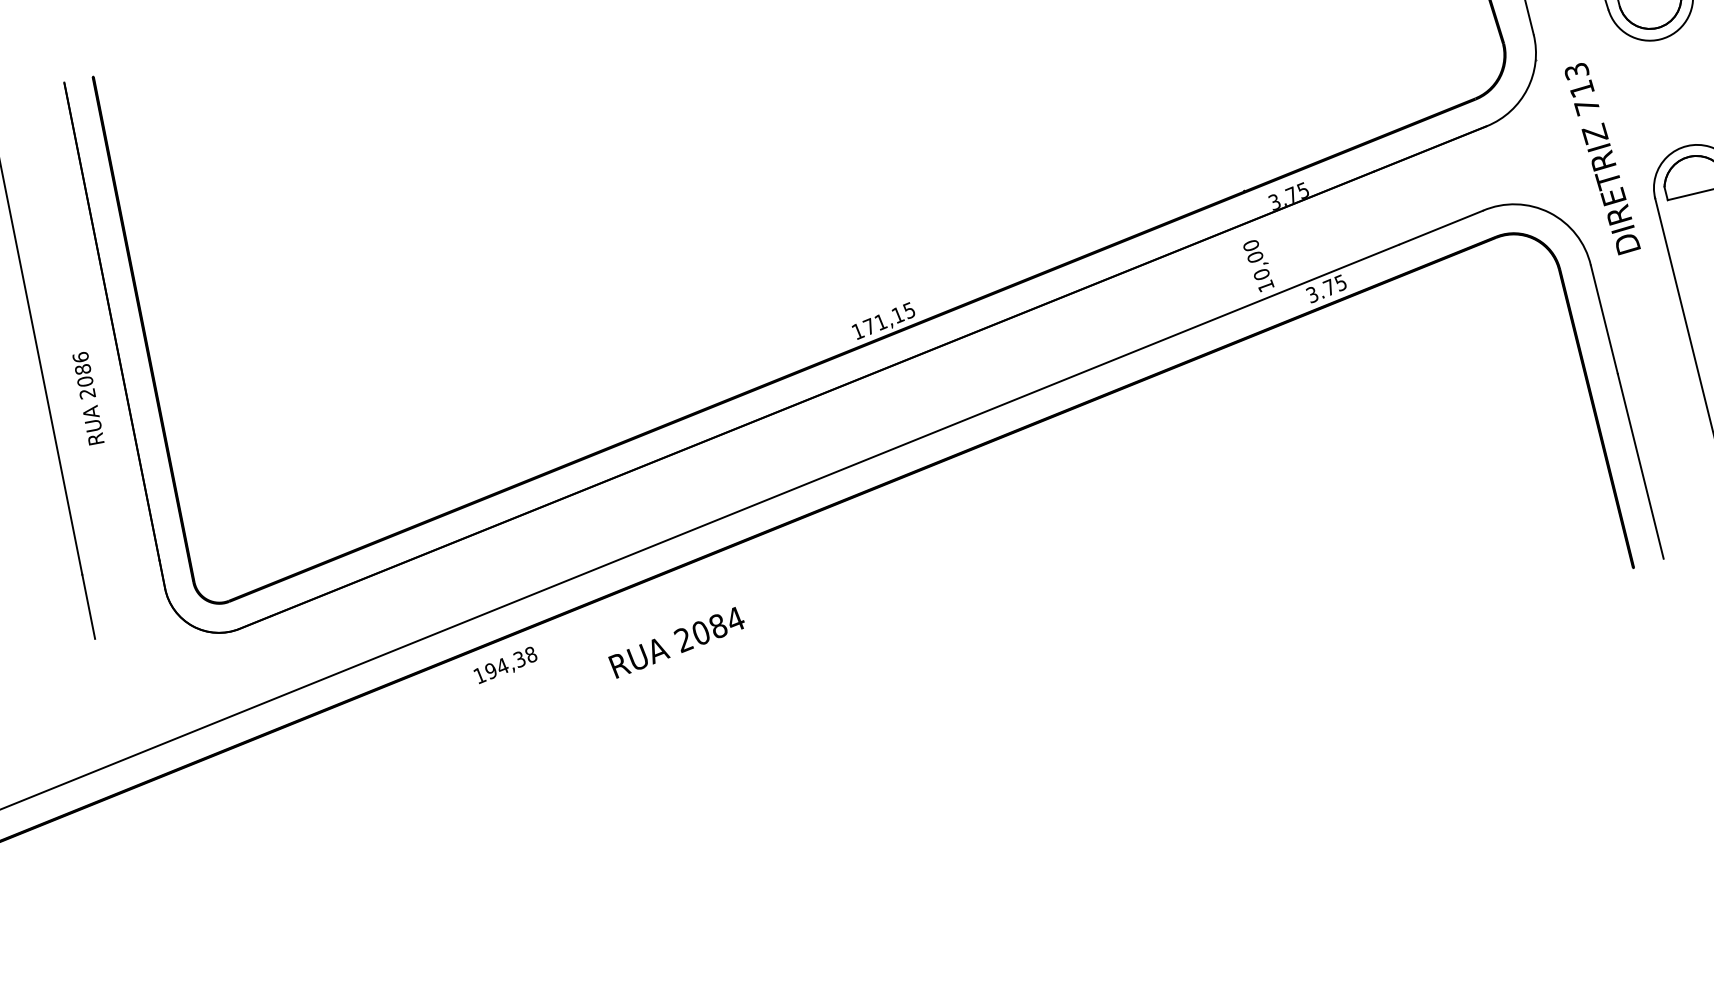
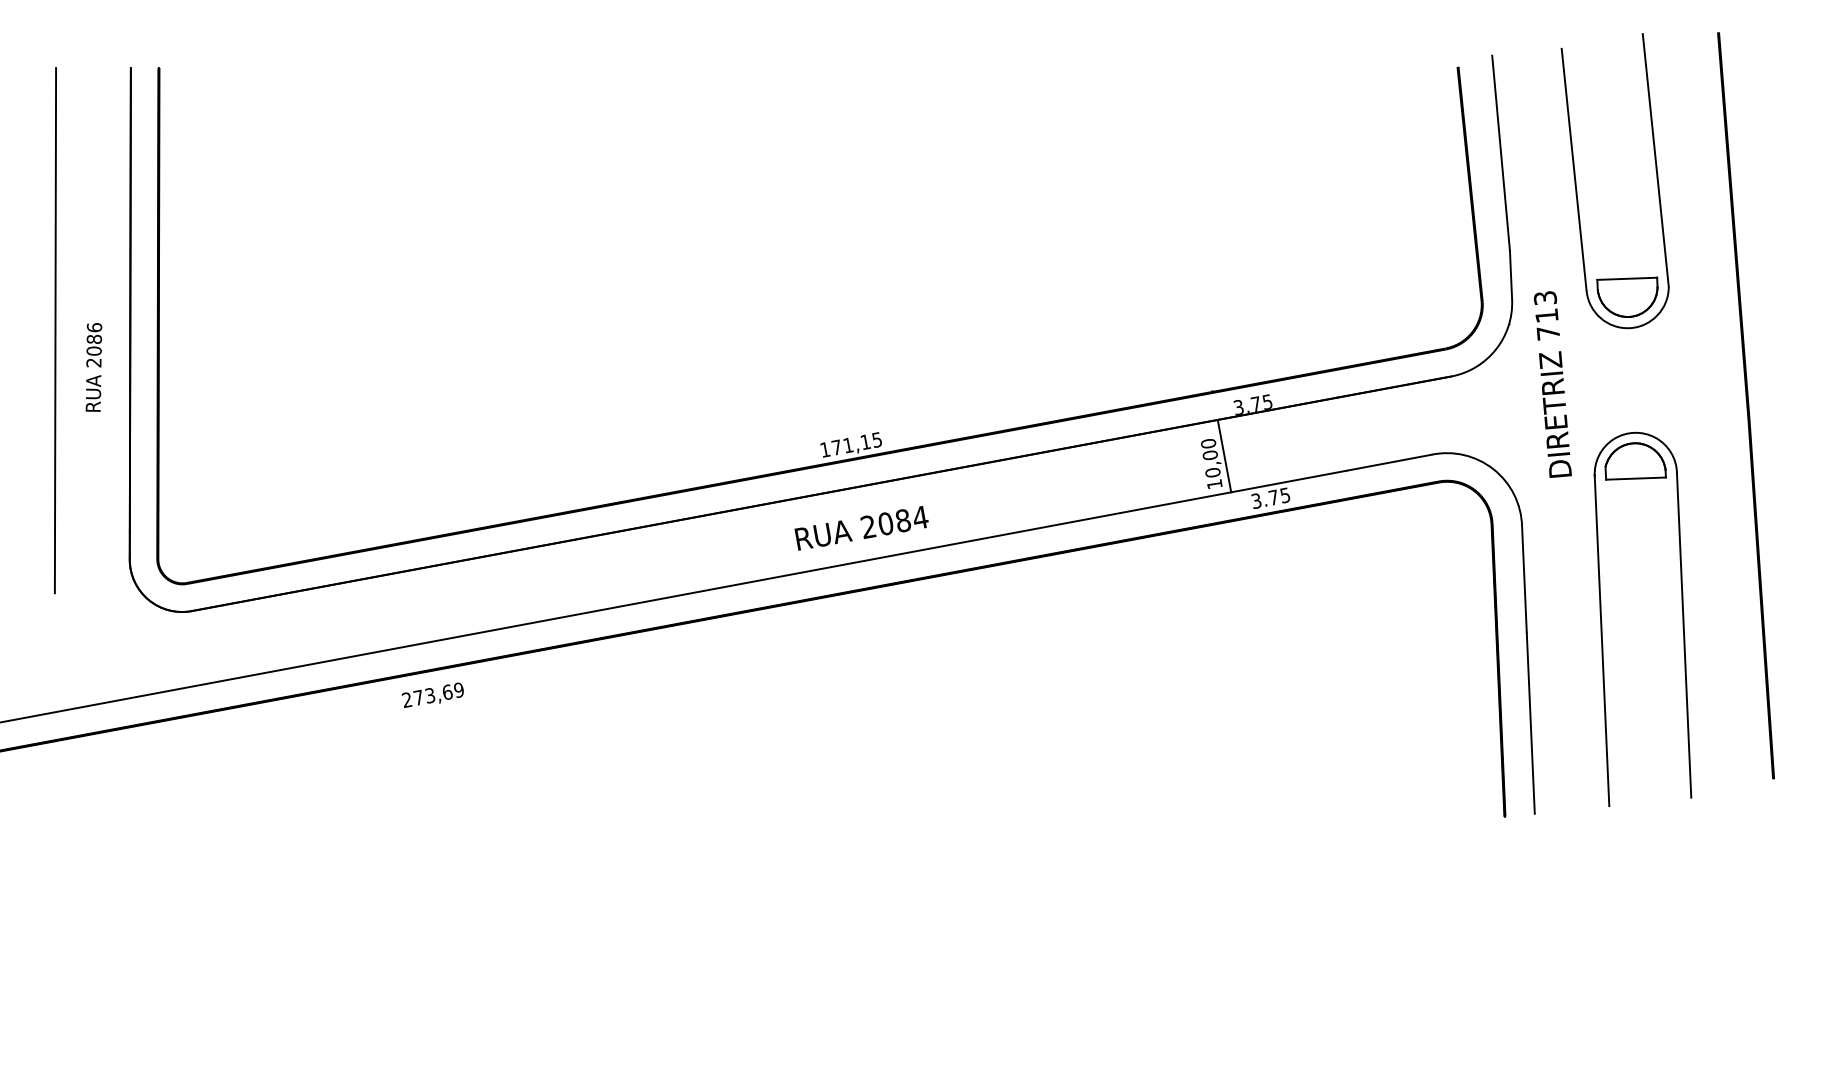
text: (1601, 158) -> (1552, 384), moved
line: (1270, 255) -> (1224, 456), added
text: (676, 642) -> (861, 528), moved
text: (504, 665) -> (432, 695), 194,38 -> 273,69

